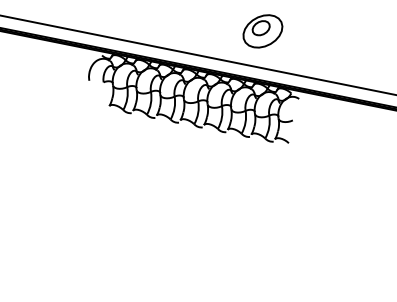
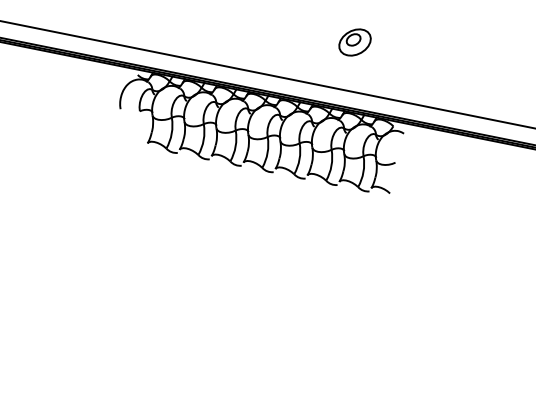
part: (262, 31) -> (354, 42), size x0.6

